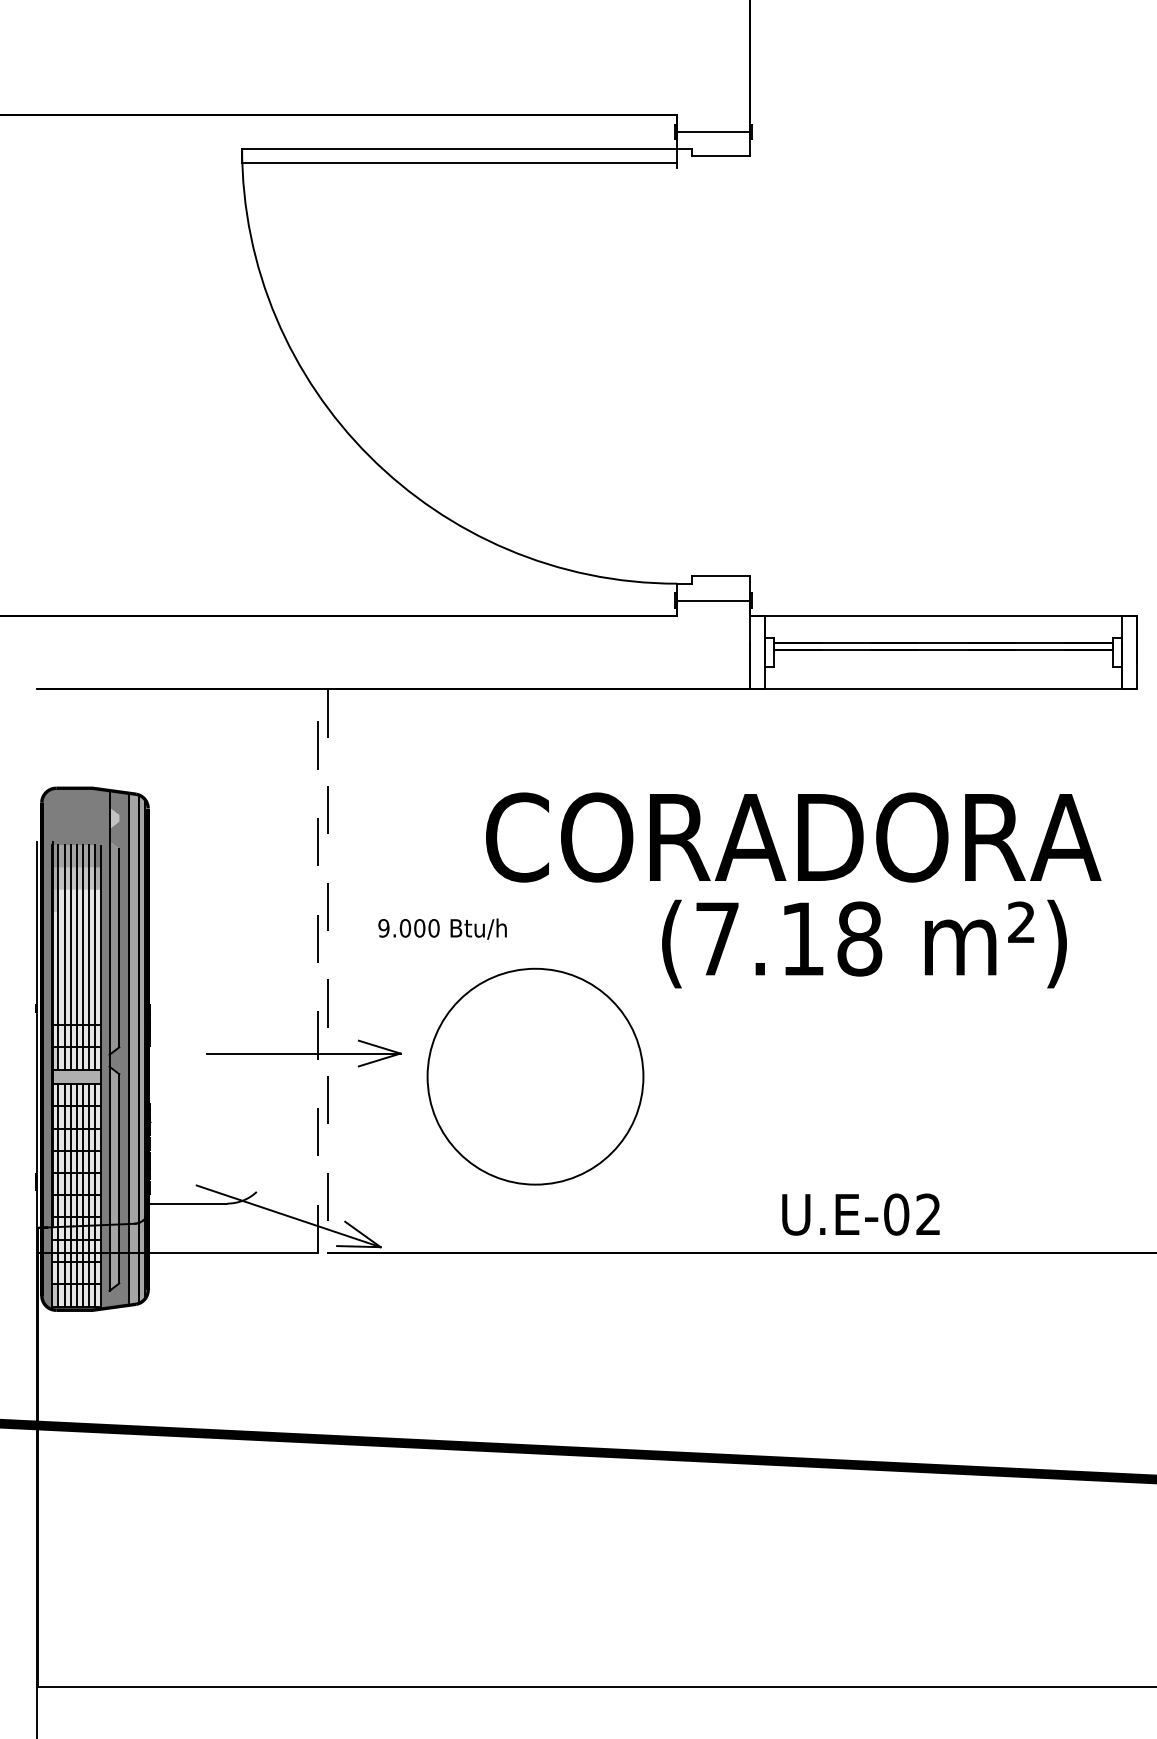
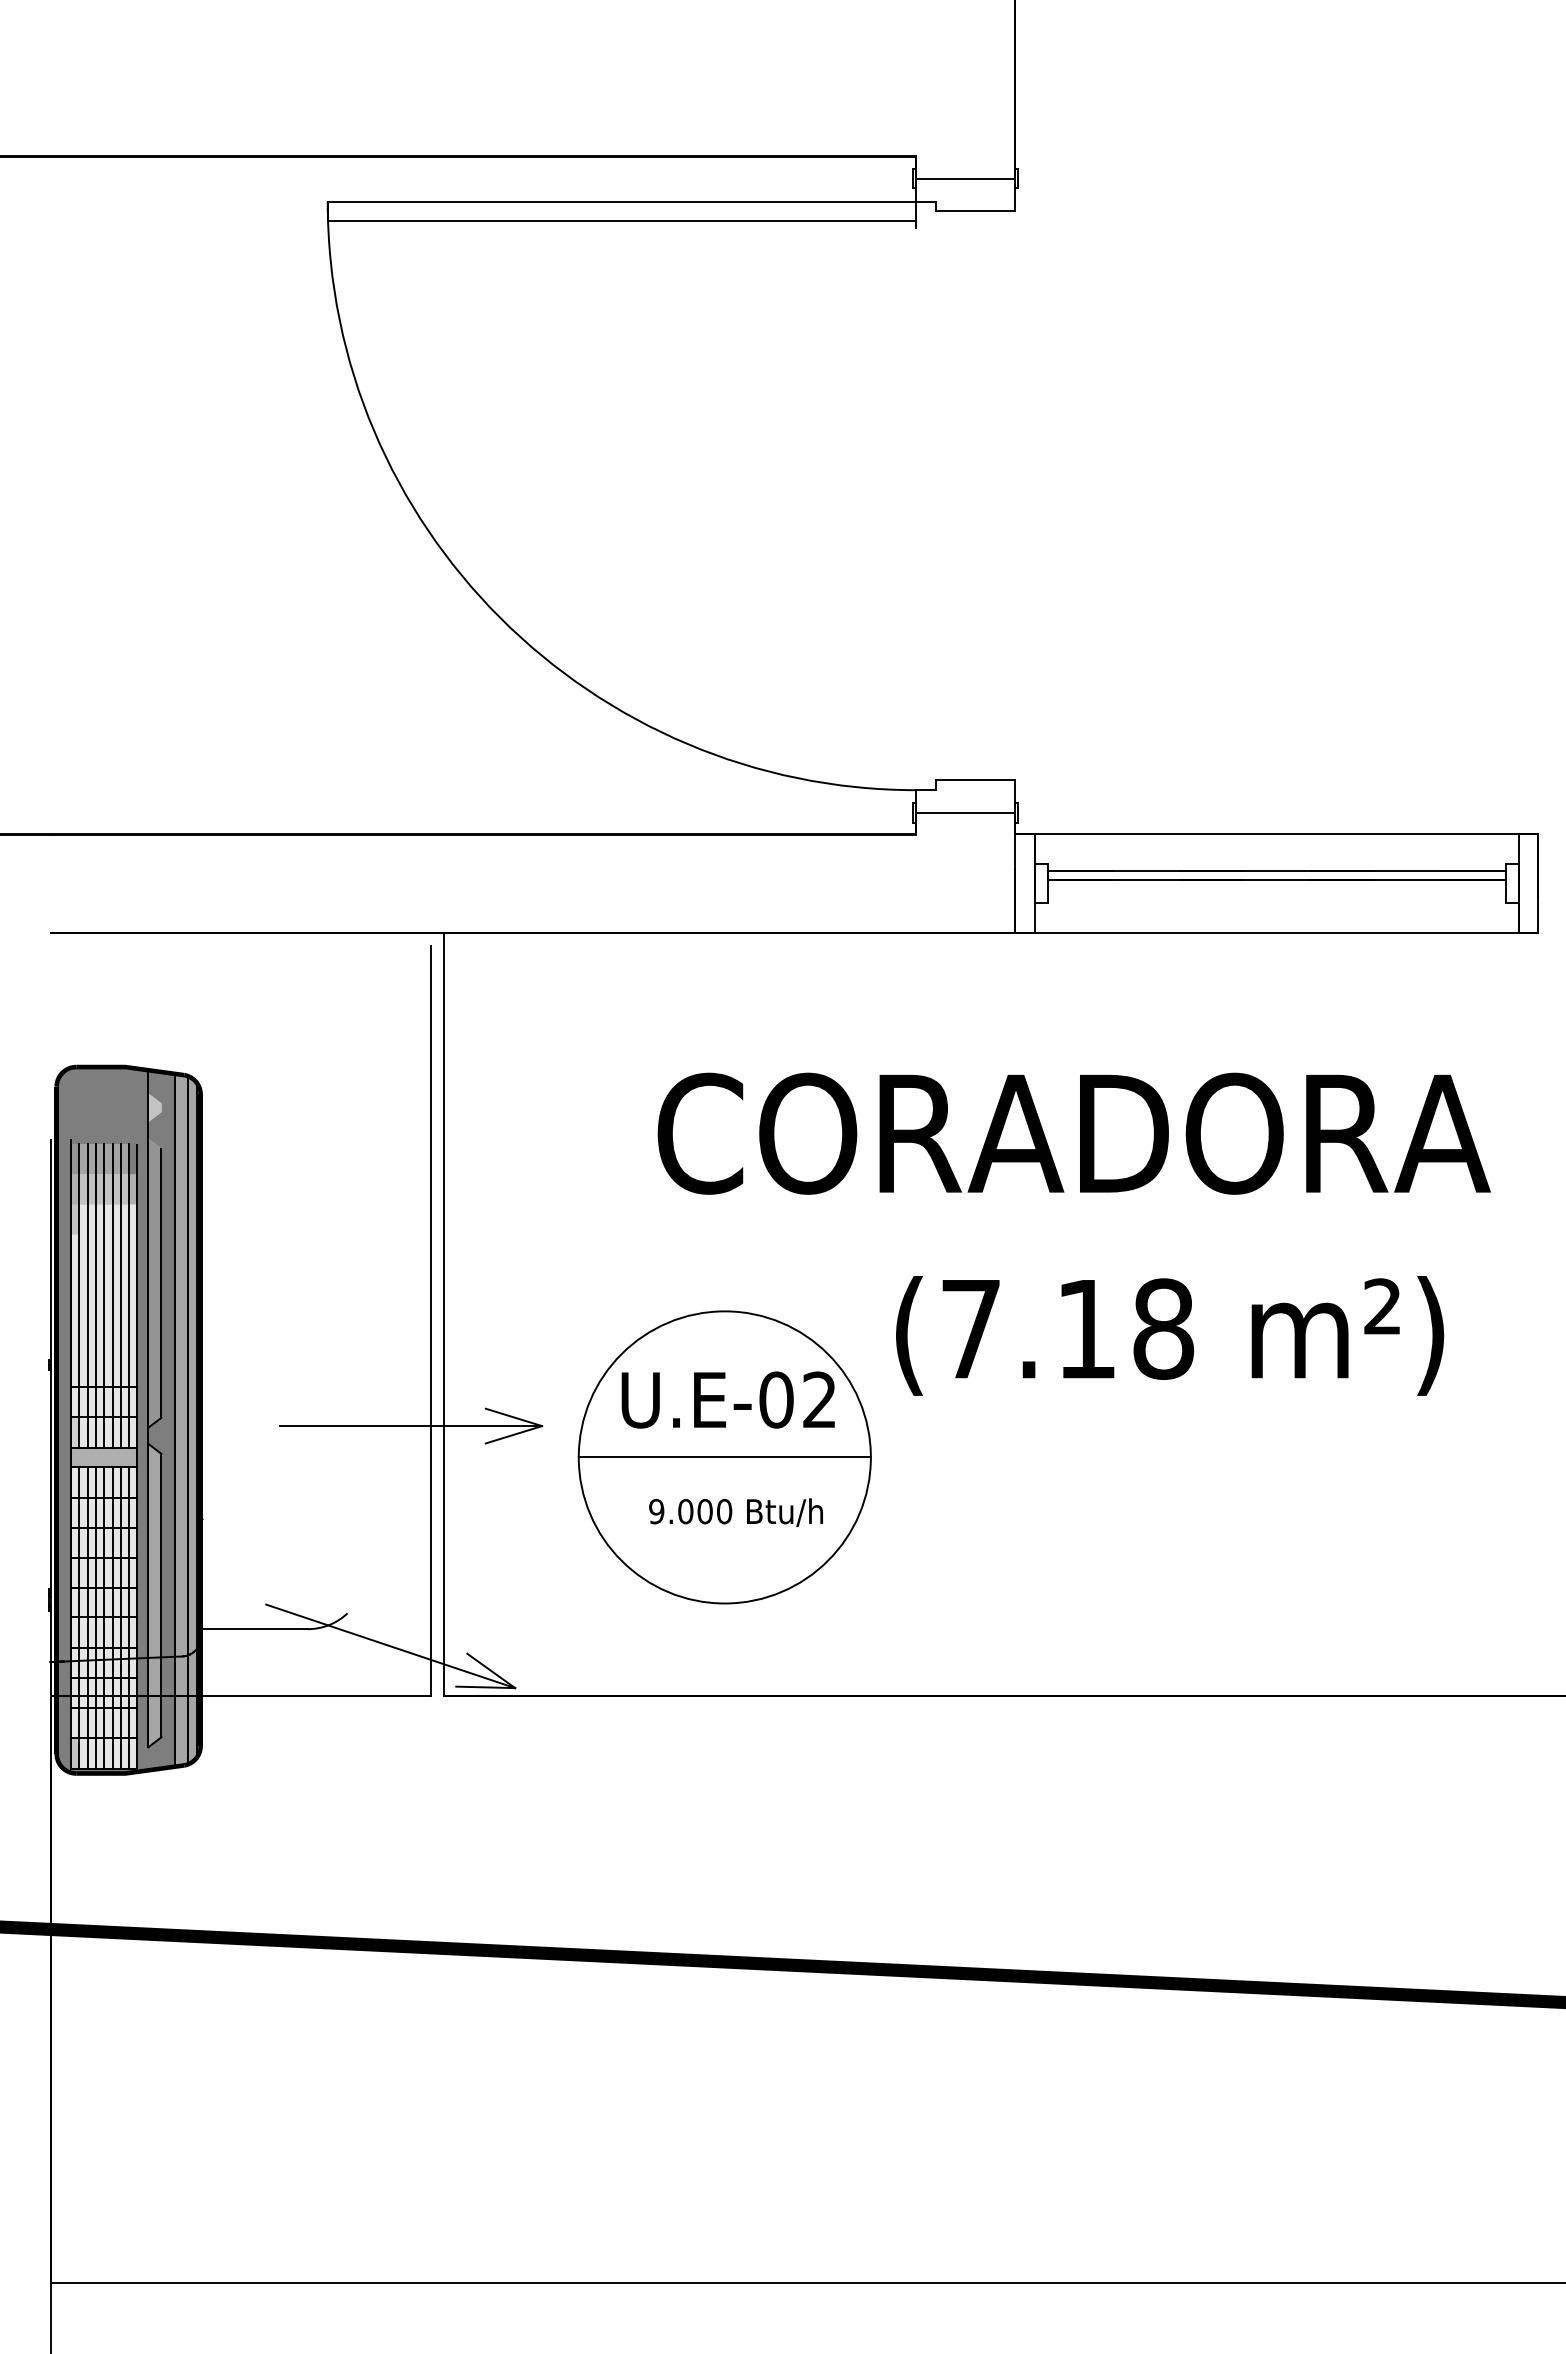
text: (442, 928) -> (735, 1512), moved
text: (864, 943) -> (1170, 1335), moved
line: (327, 971) -> (443, 1315), dashed -> solid
line: (318, 976) -> (430, 1321), dashed -> solid
line: (535, 1076) -> (724, 1457), added
text: (860, 1214) -> (727, 1399), moved

